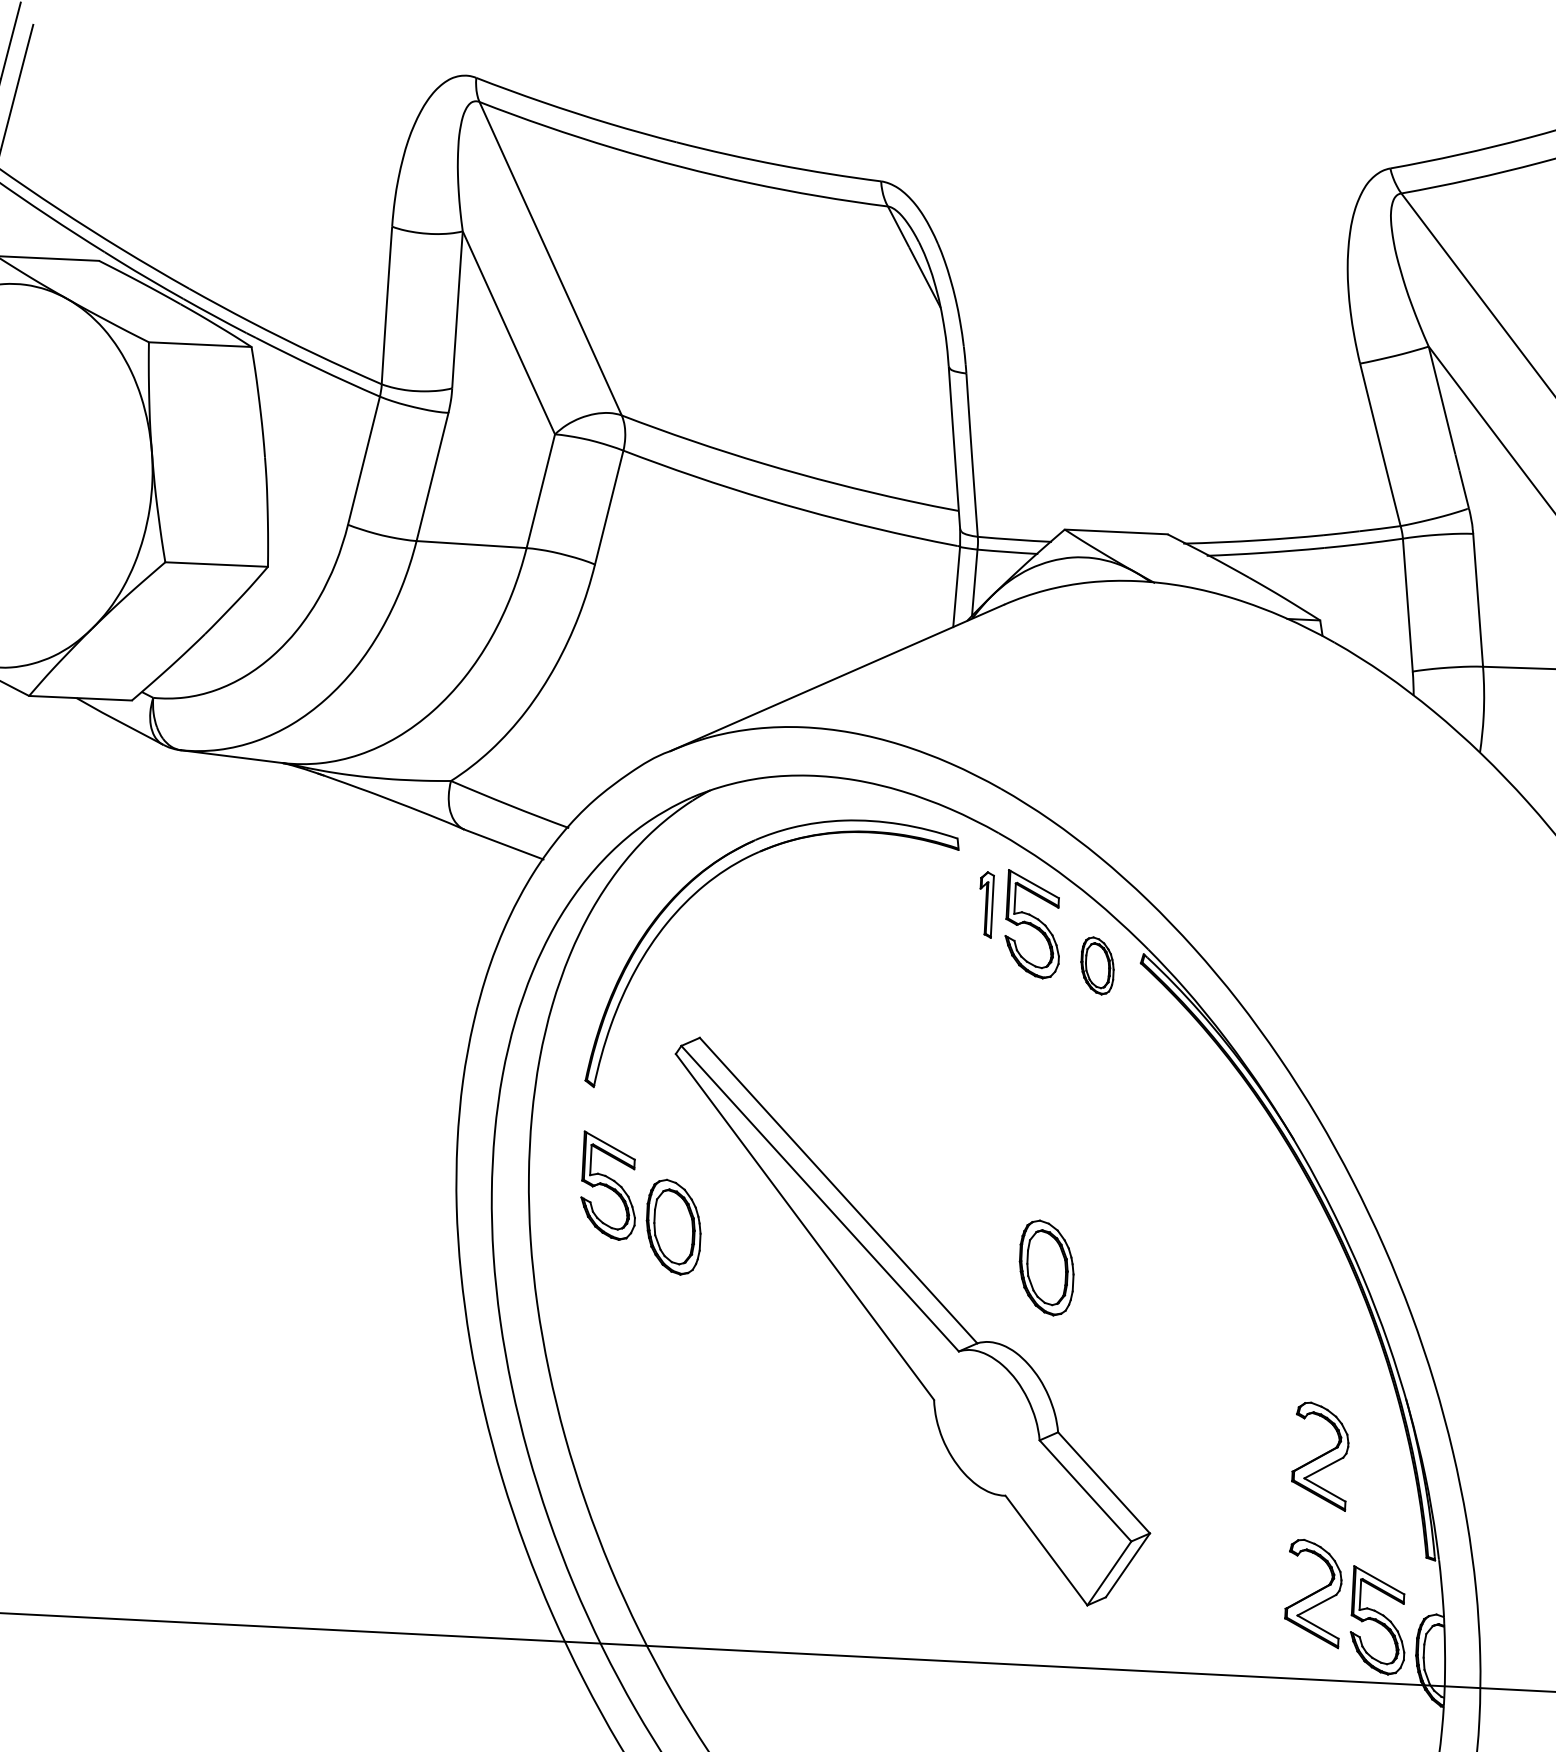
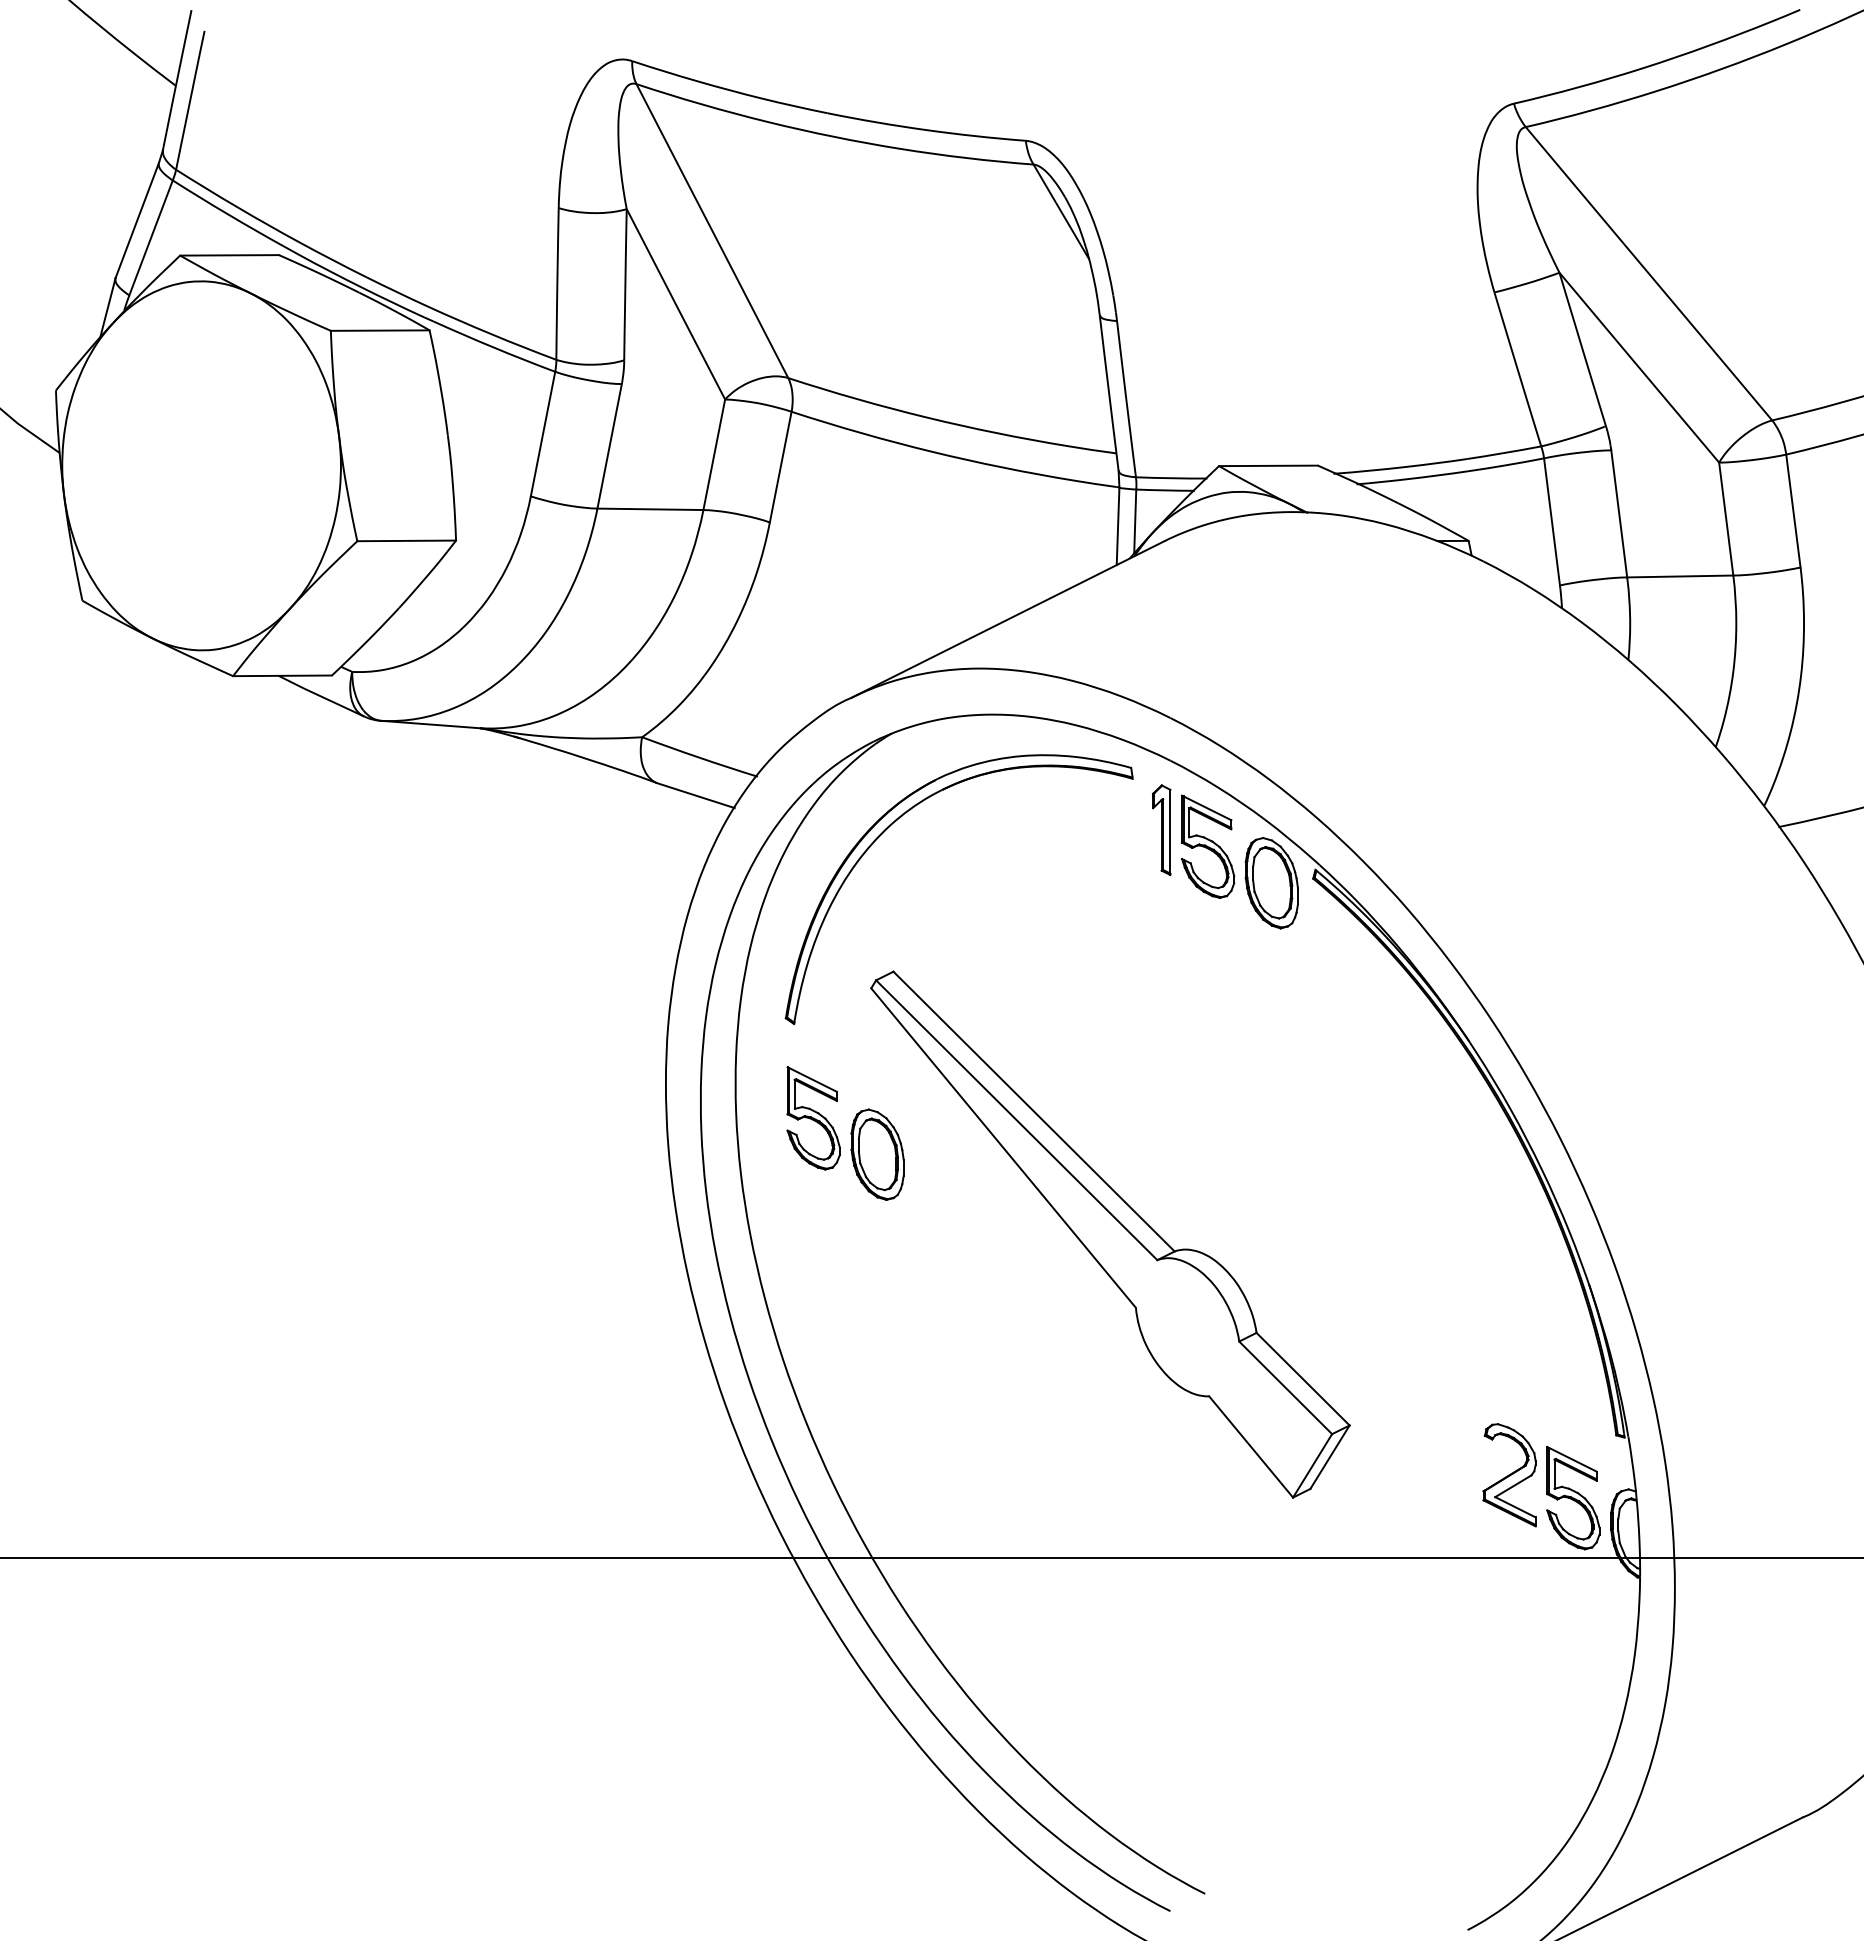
part: (985, 904) -> (1161, 829), size x1.43
part: (1097, 966) -> (1271, 883), size x1.67
part: (1046, 1267) -> (1237, 1175), removed
part: (1320, 1456) -> (1509, 1343), removed

